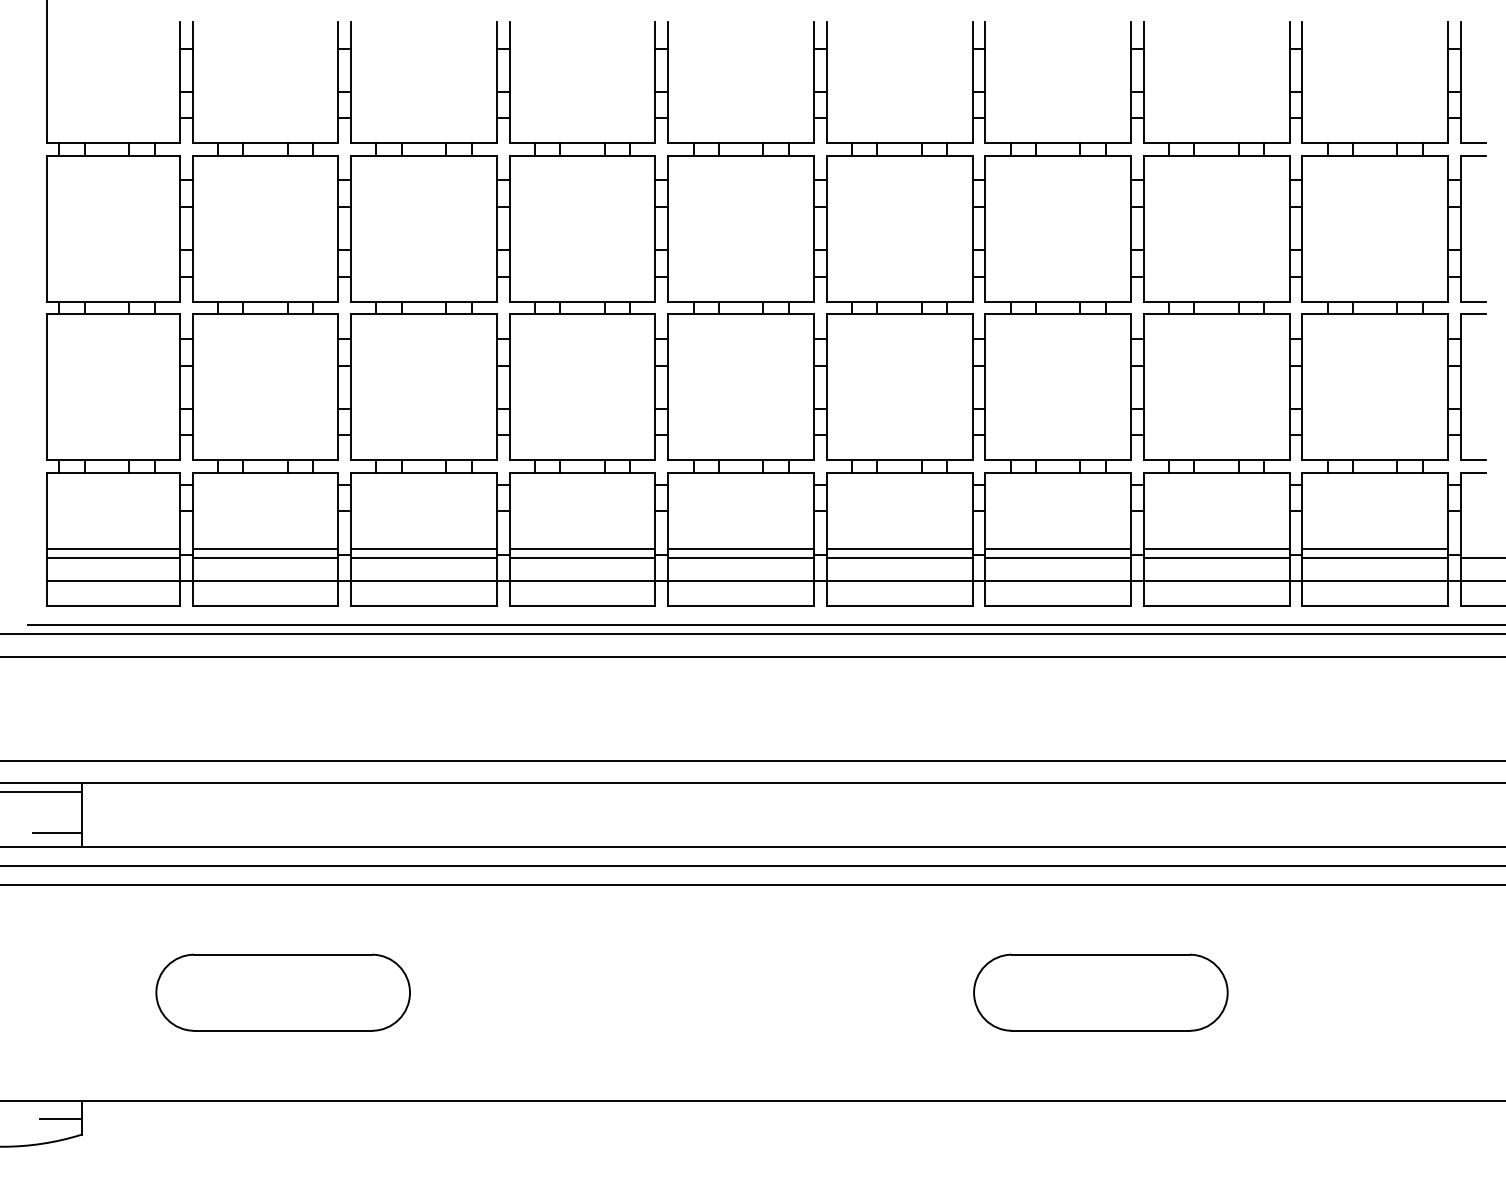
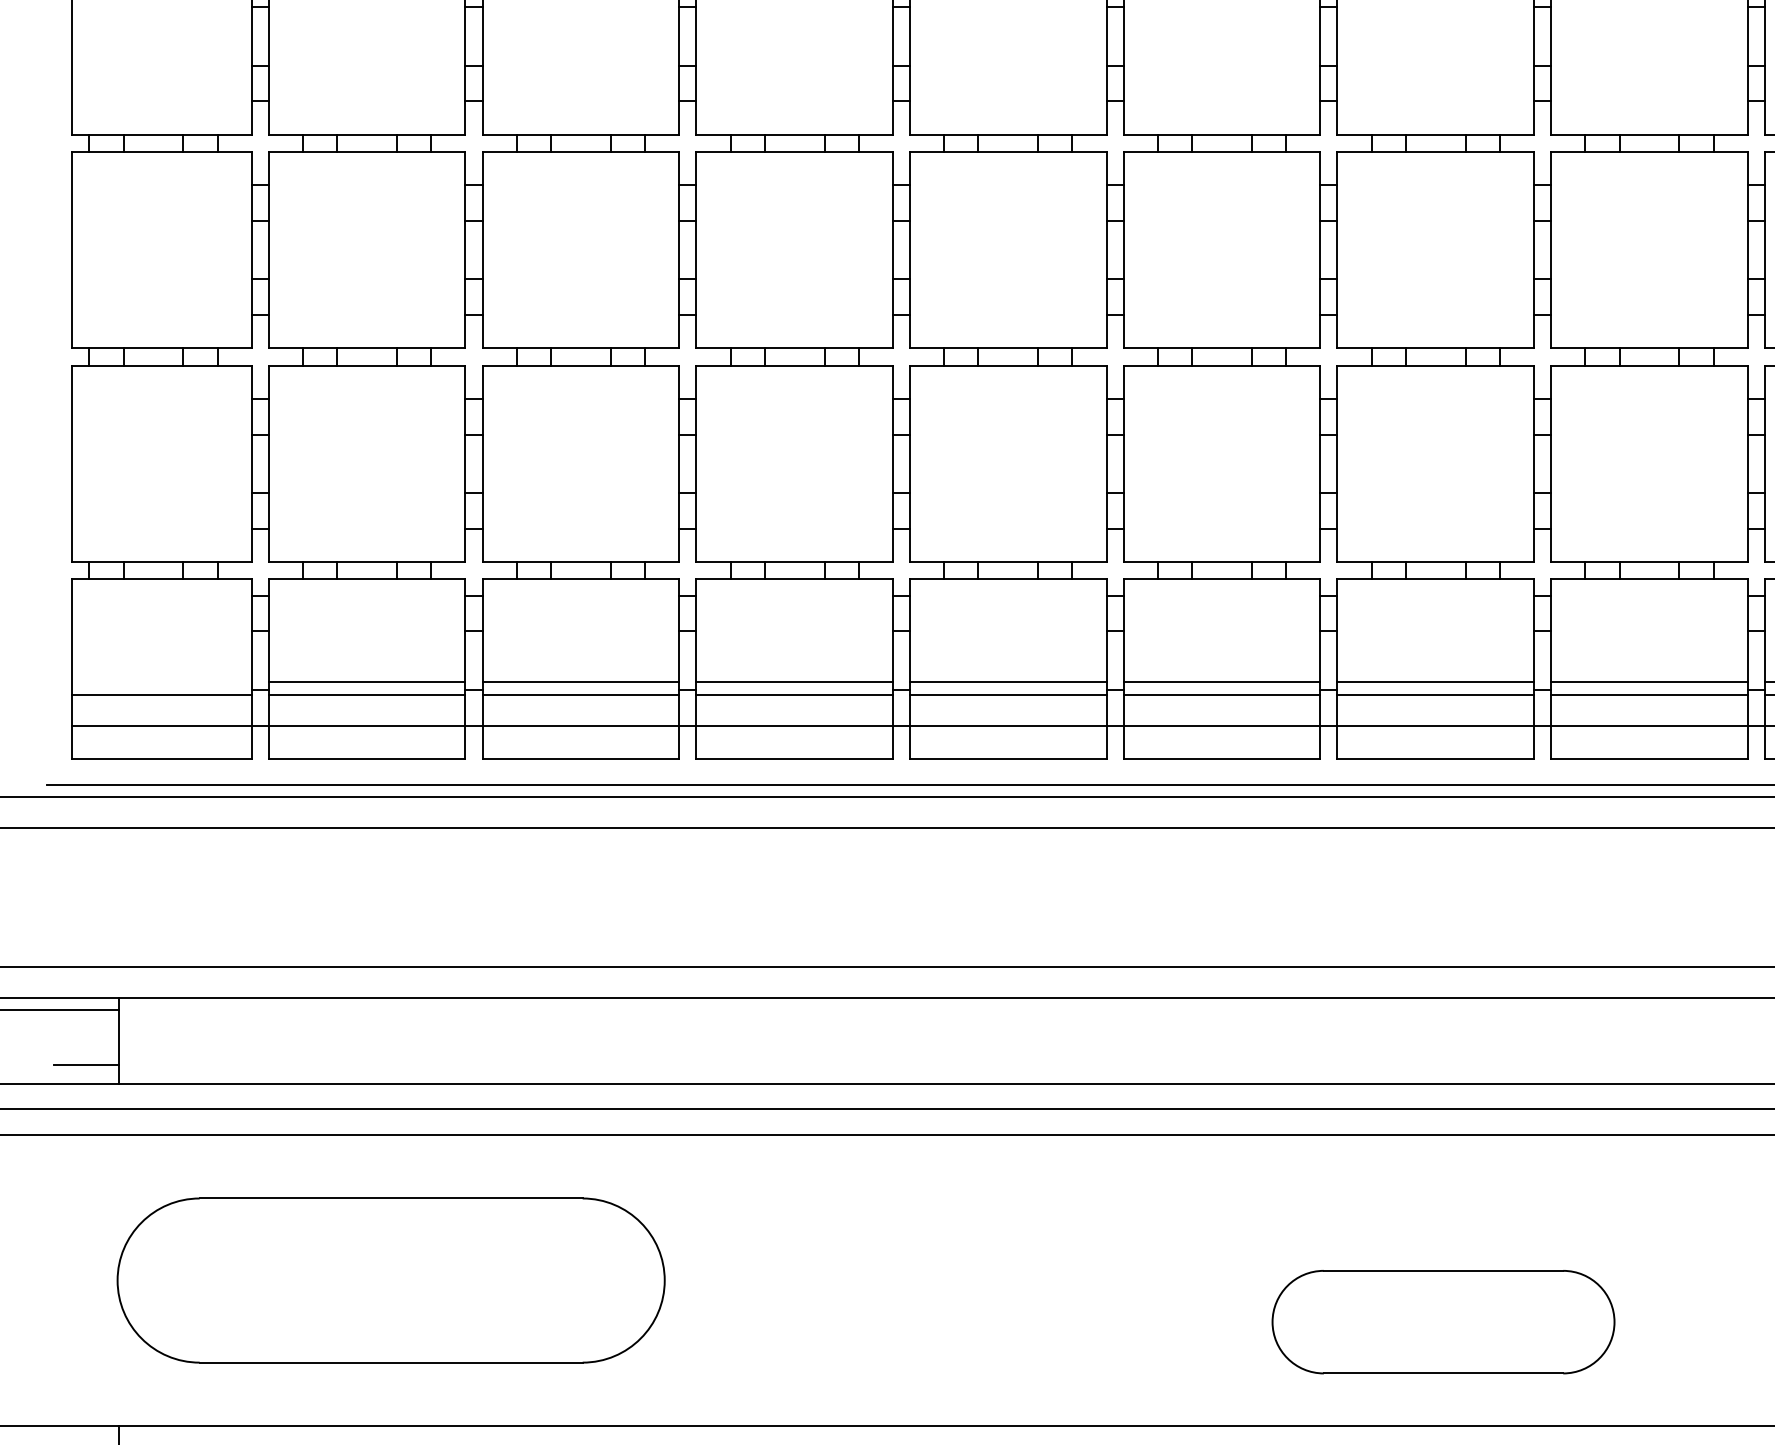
line: (112, 548) -> (160, 681), removed
part: (282, 992) -> (390, 1280), size x1.6
part: (1100, 992) -> (1443, 1321), moved

